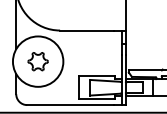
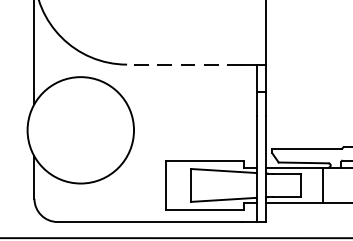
line: (86, 30) -> (182, 64), solid -> dashed
part: (37, 61) -> (79, 130), removed

